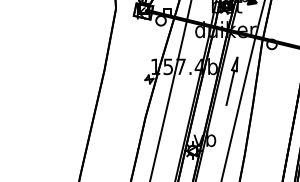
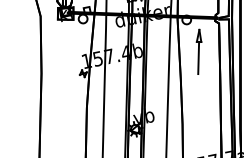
part: (231, 80) -> (198, 51), moved

